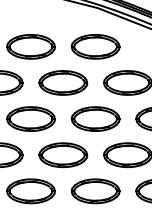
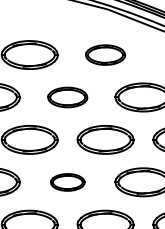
part: (95, 46) -> (105, 54), size x0.7
part: (63, 82) -> (67, 96), size x0.7
part: (63, 155) -> (67, 182), size x0.6

